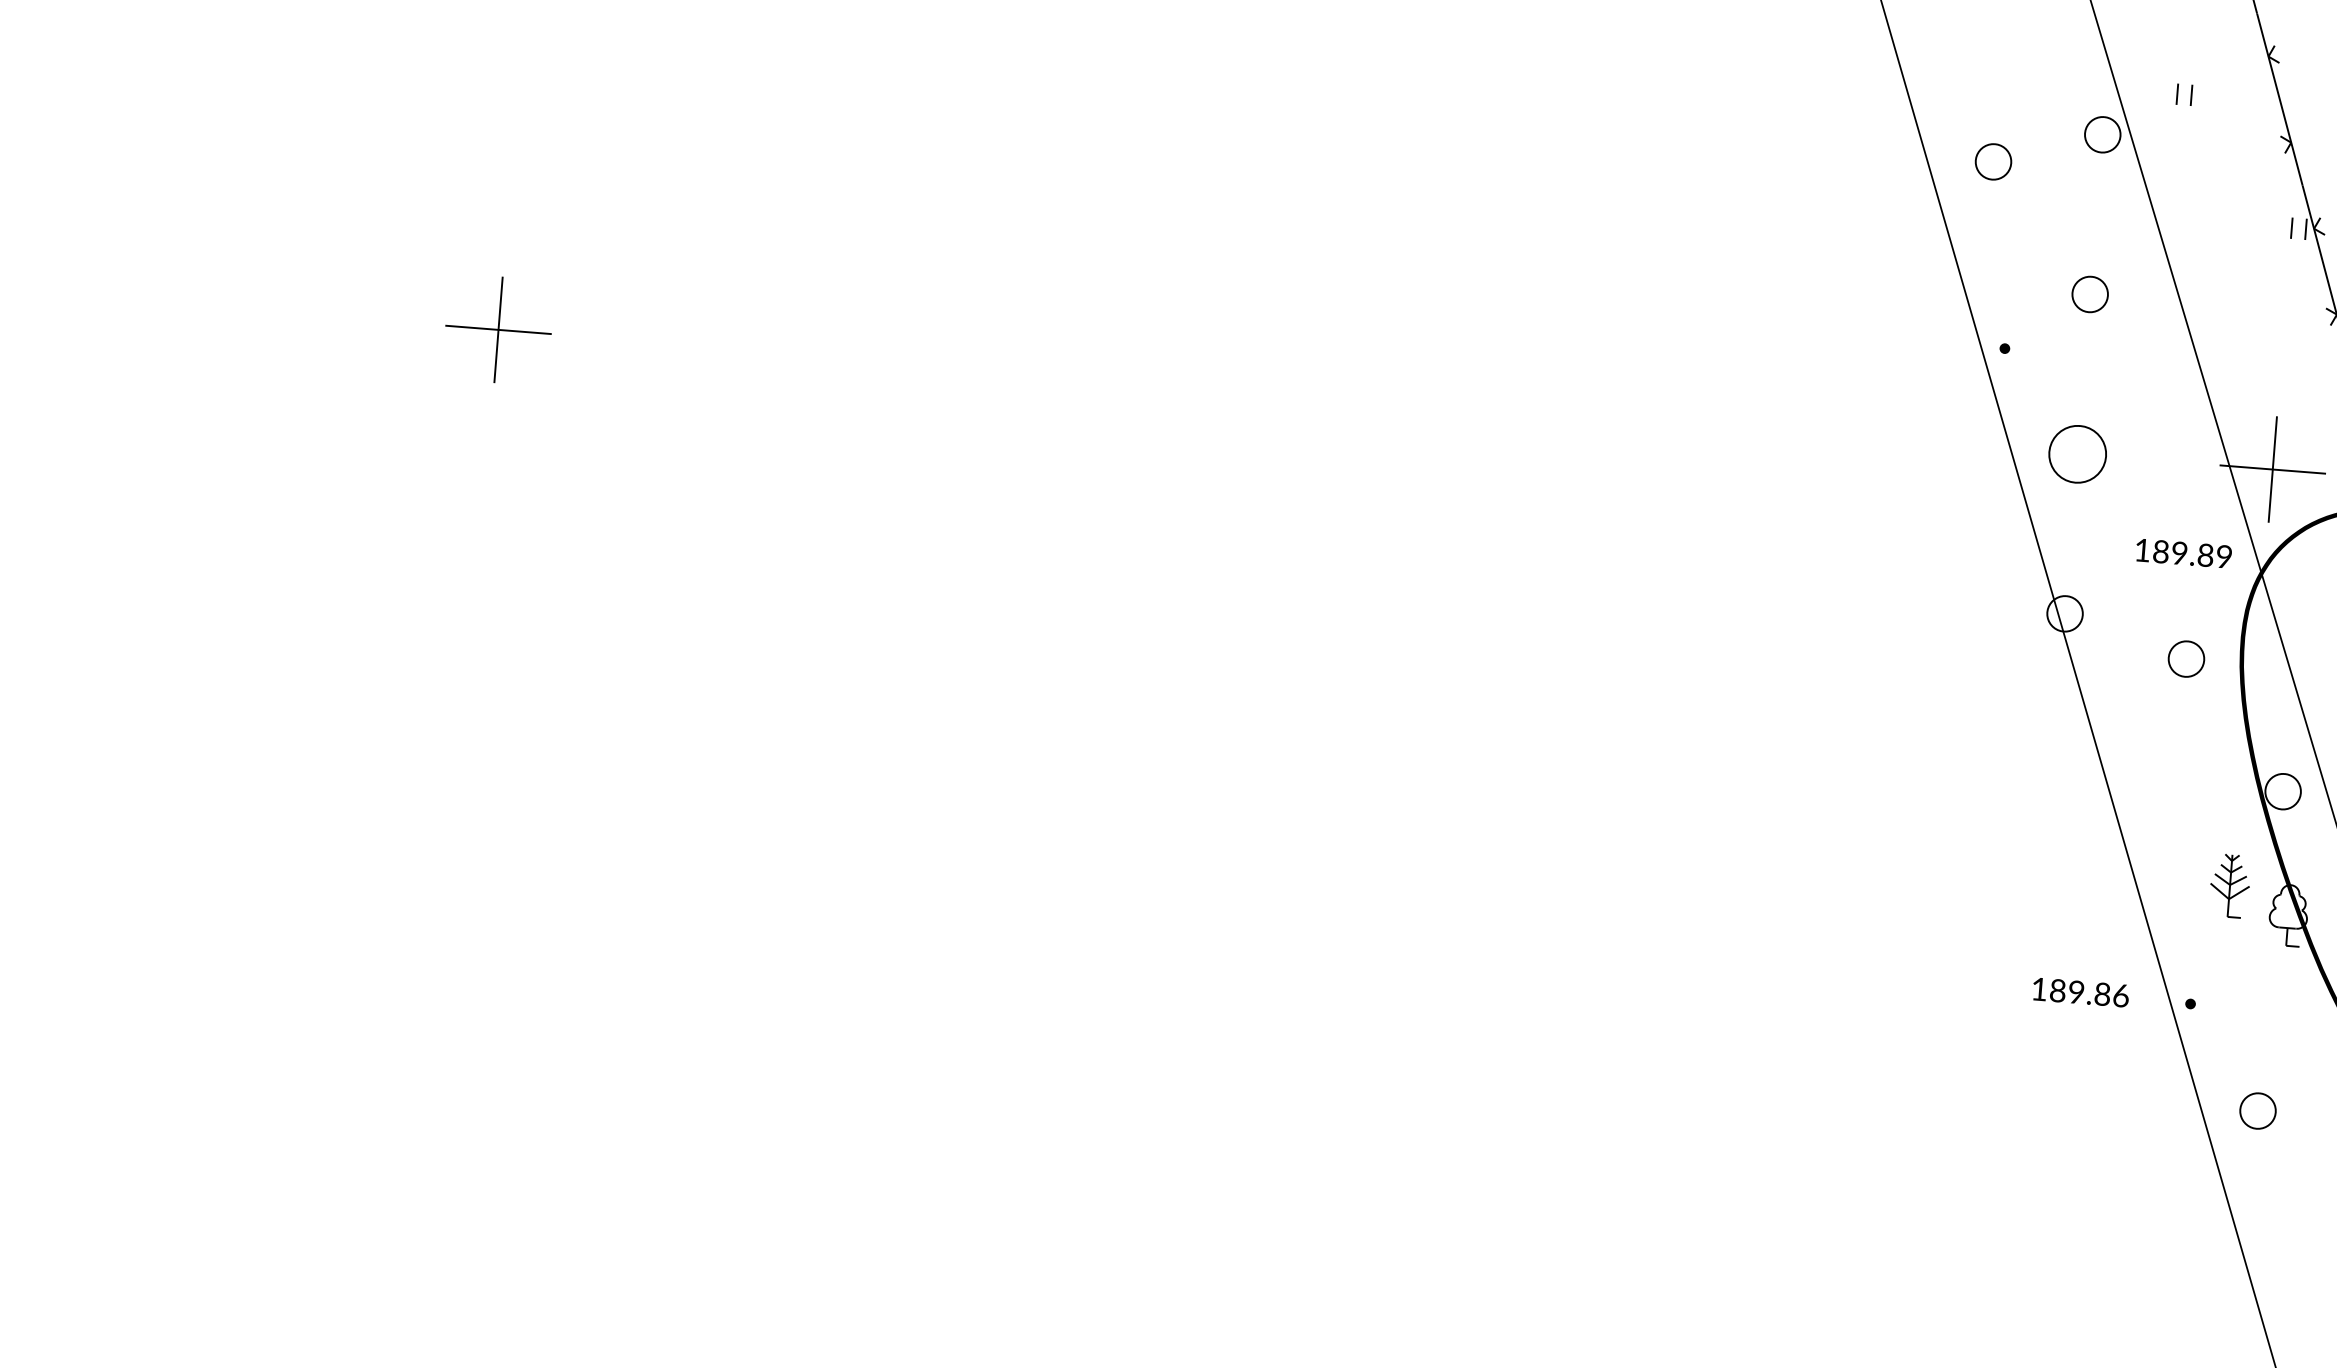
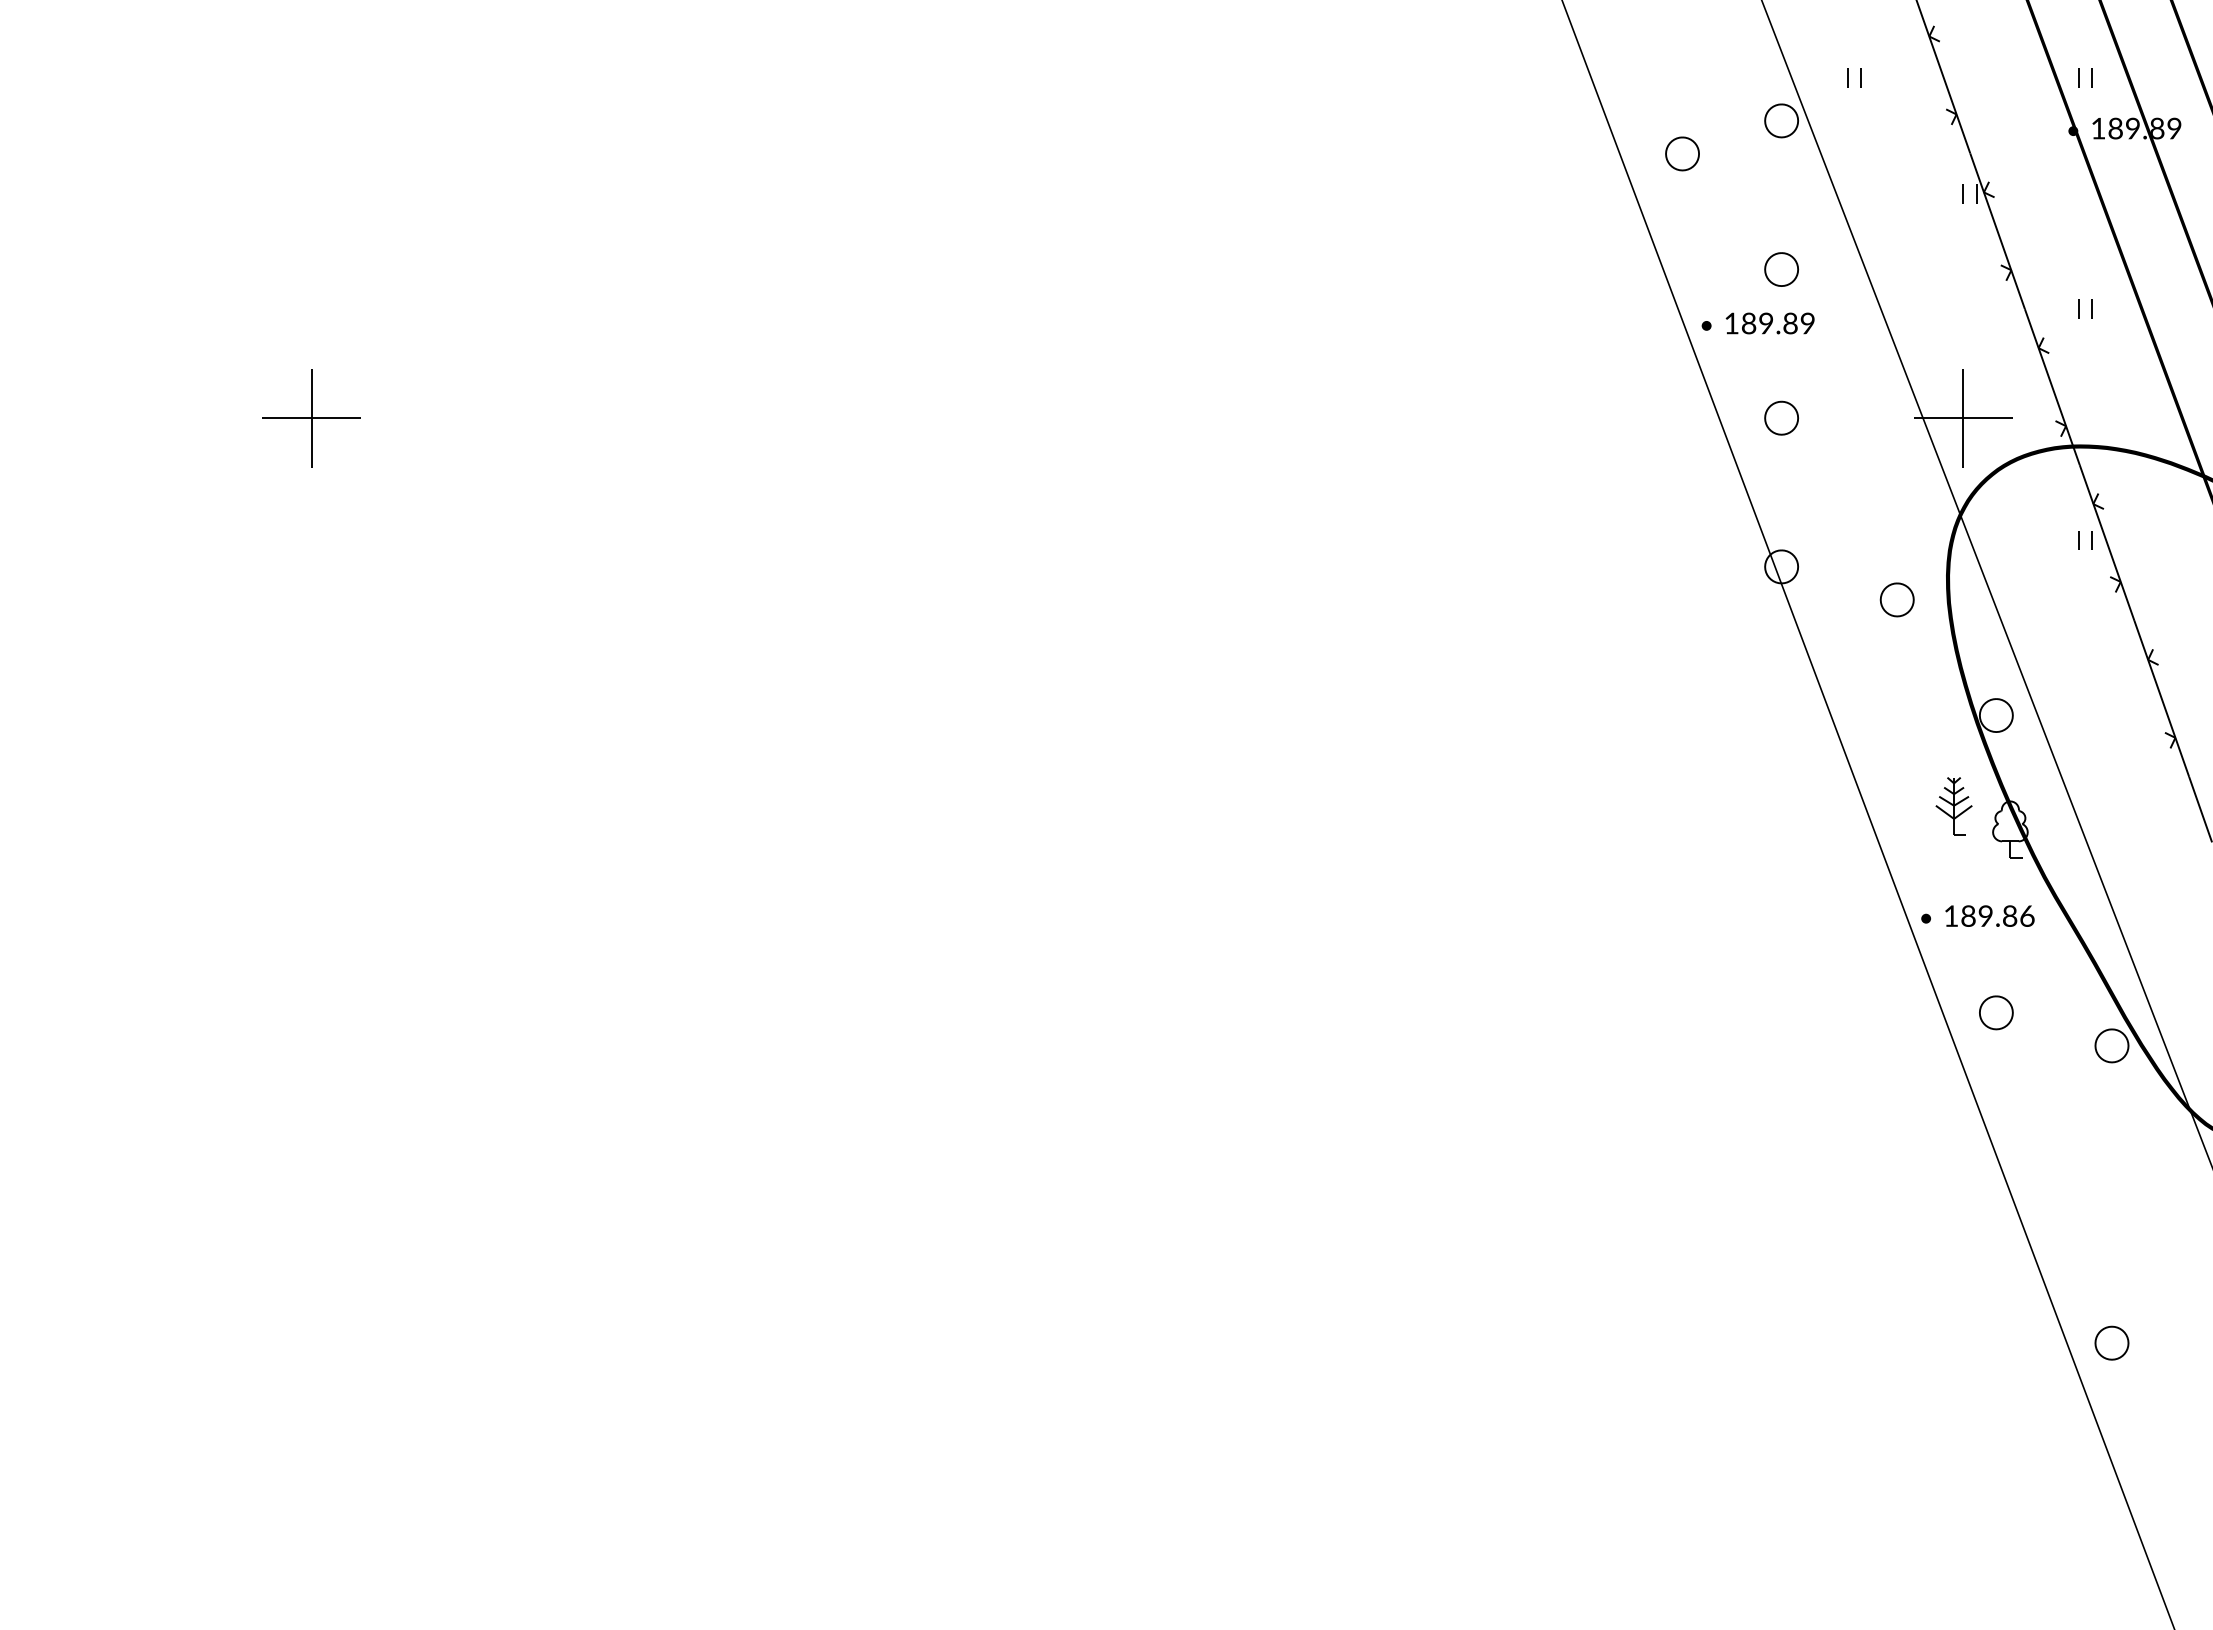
part: (2077, 453) -> (1781, 417), size x0.62
text: (2183, 553) -> (1769, 323), moved
text: (2080, 991) -> (1989, 915), moved

